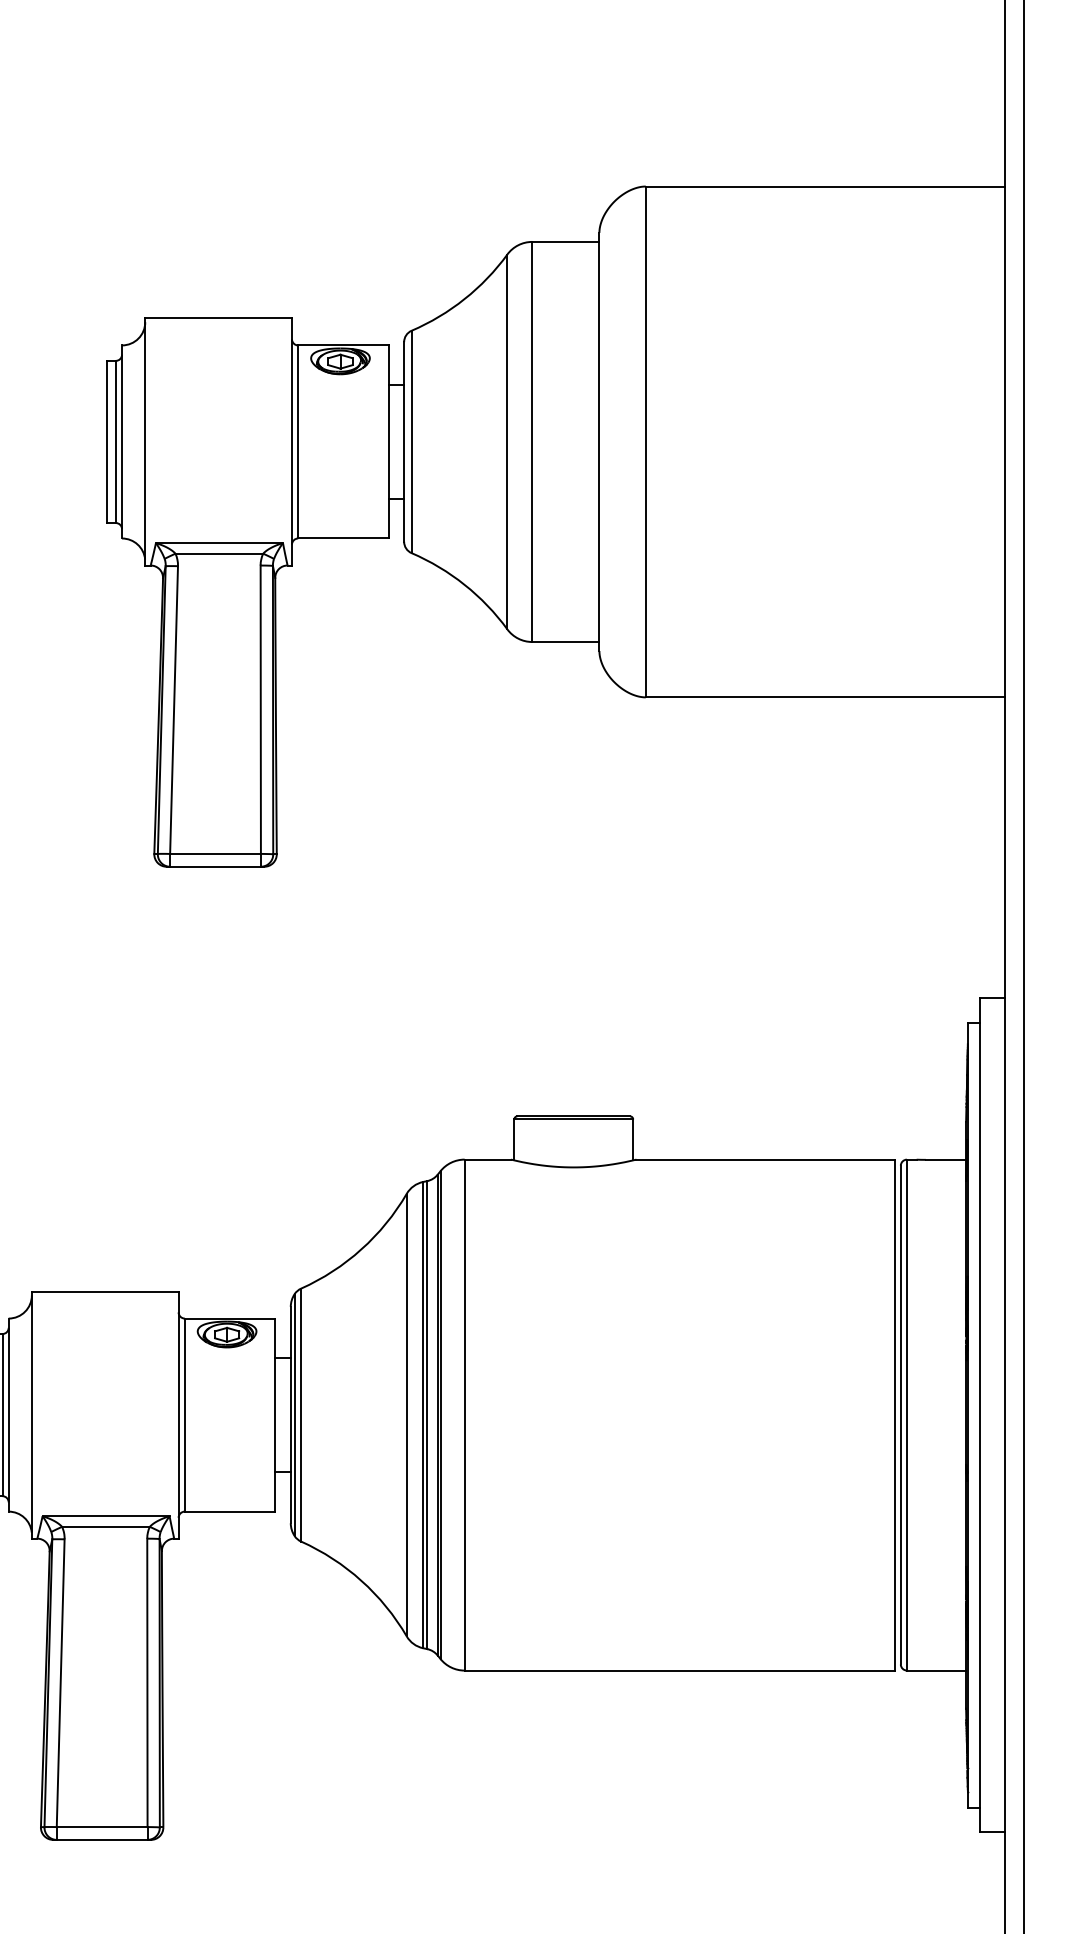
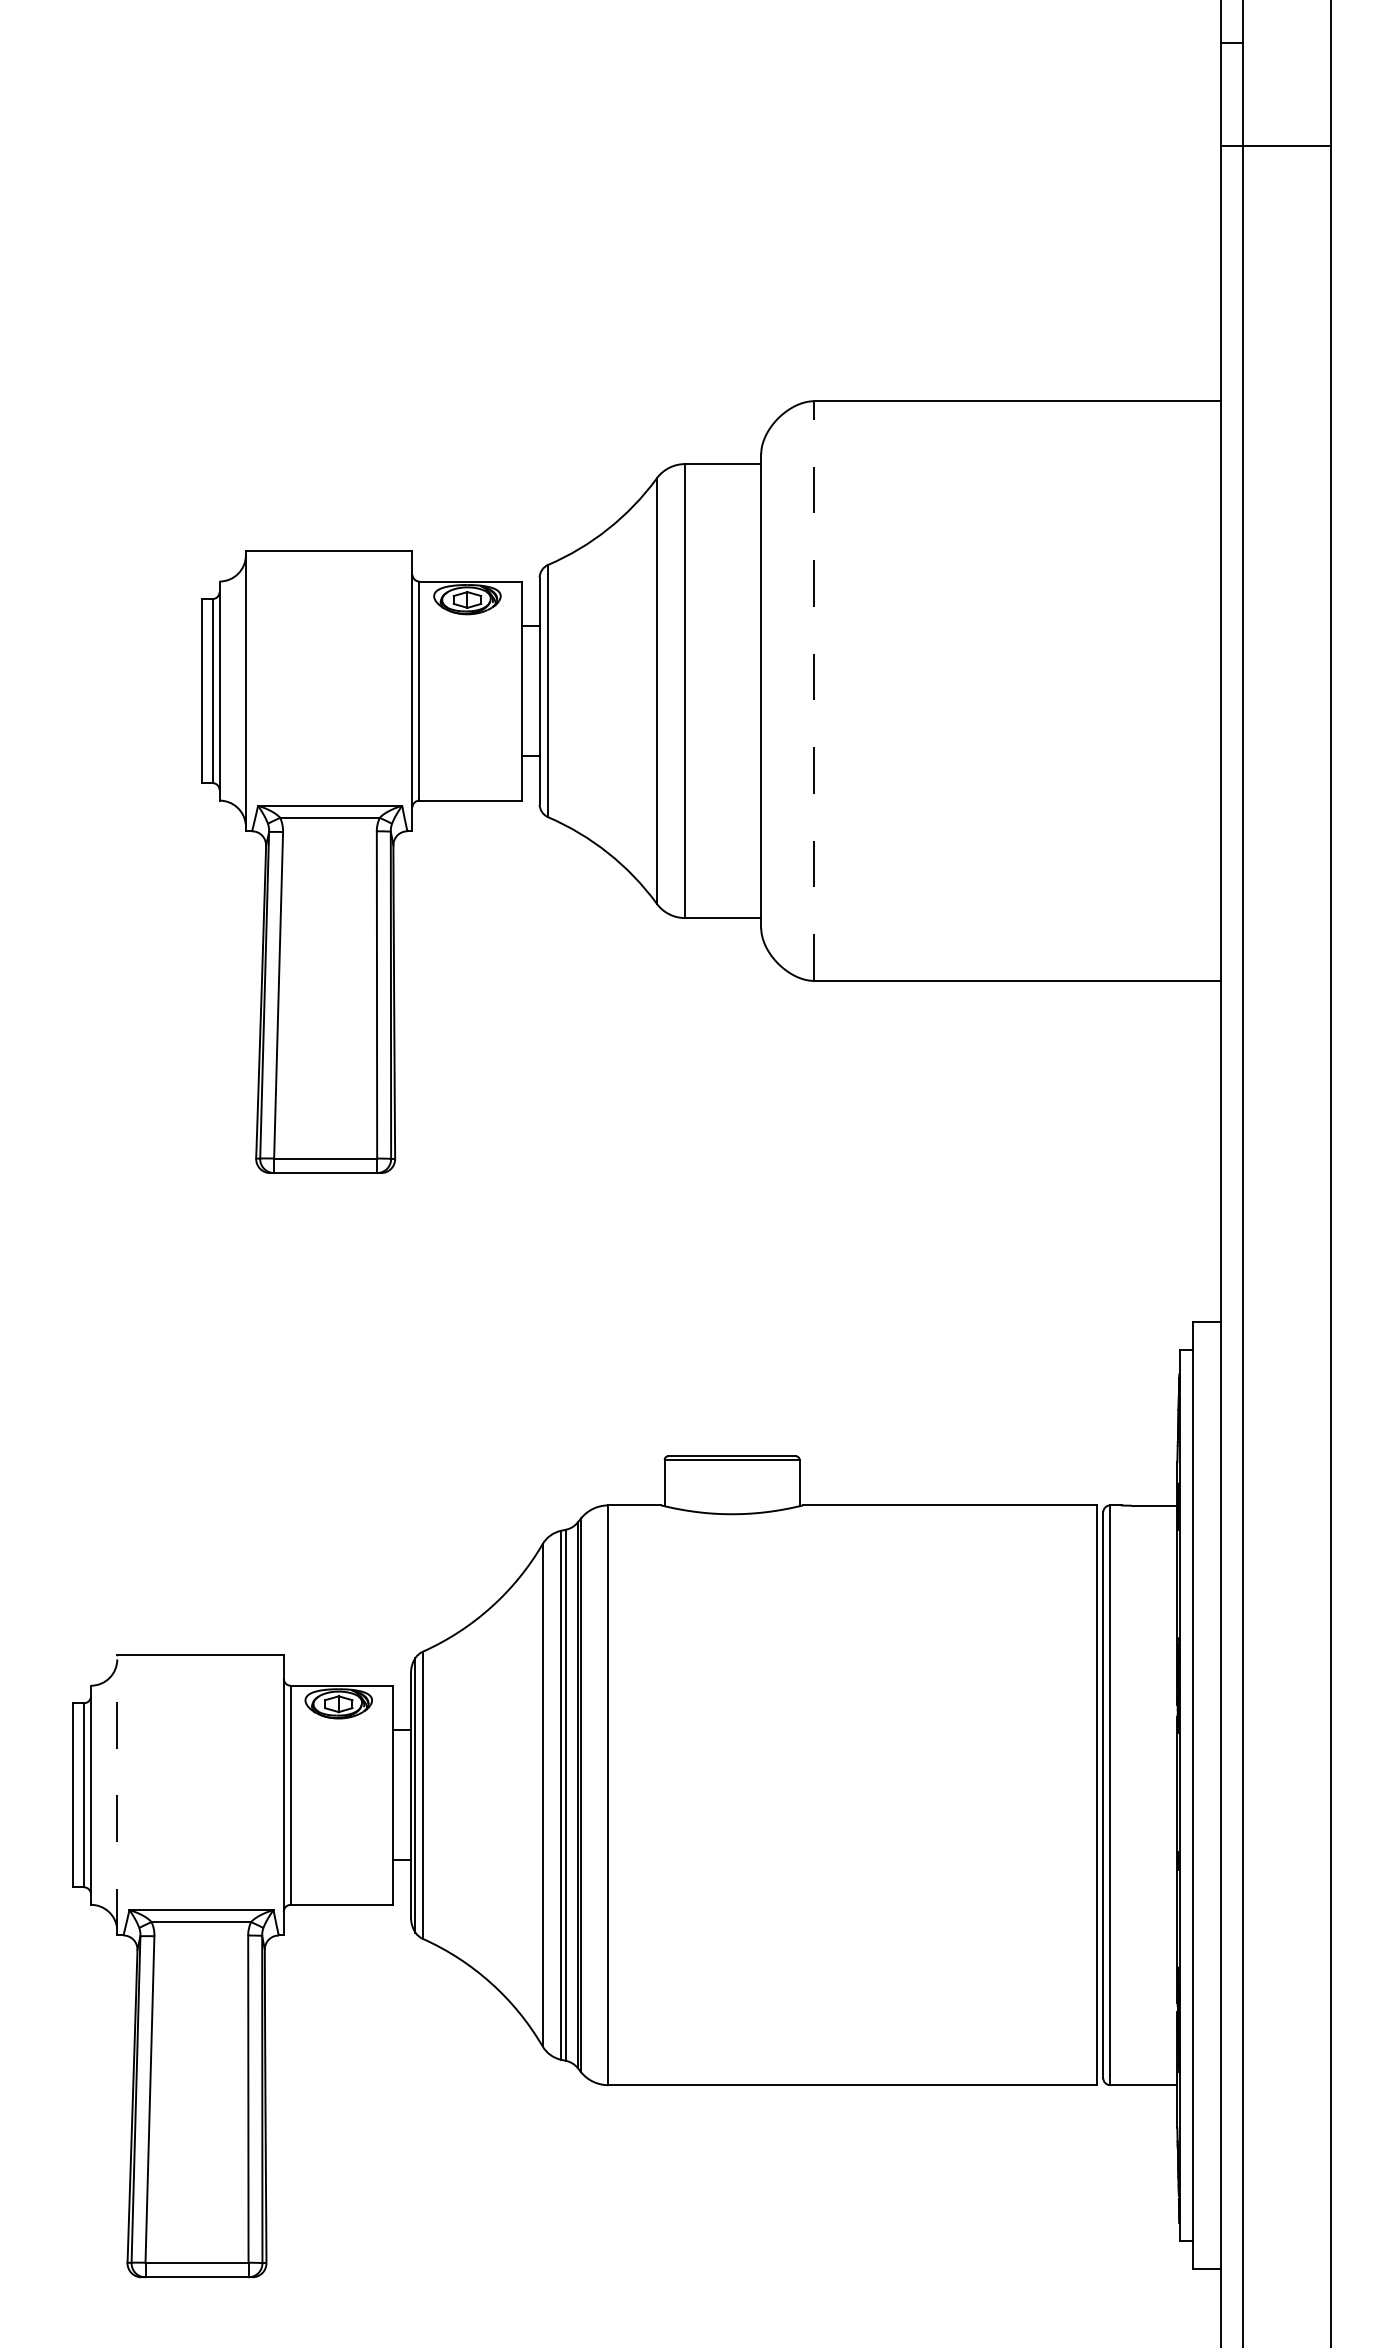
line: (645, 442) -> (813, 691), solid -> dashed
line: (32, 1414) -> (117, 1794), solid -> dashed

